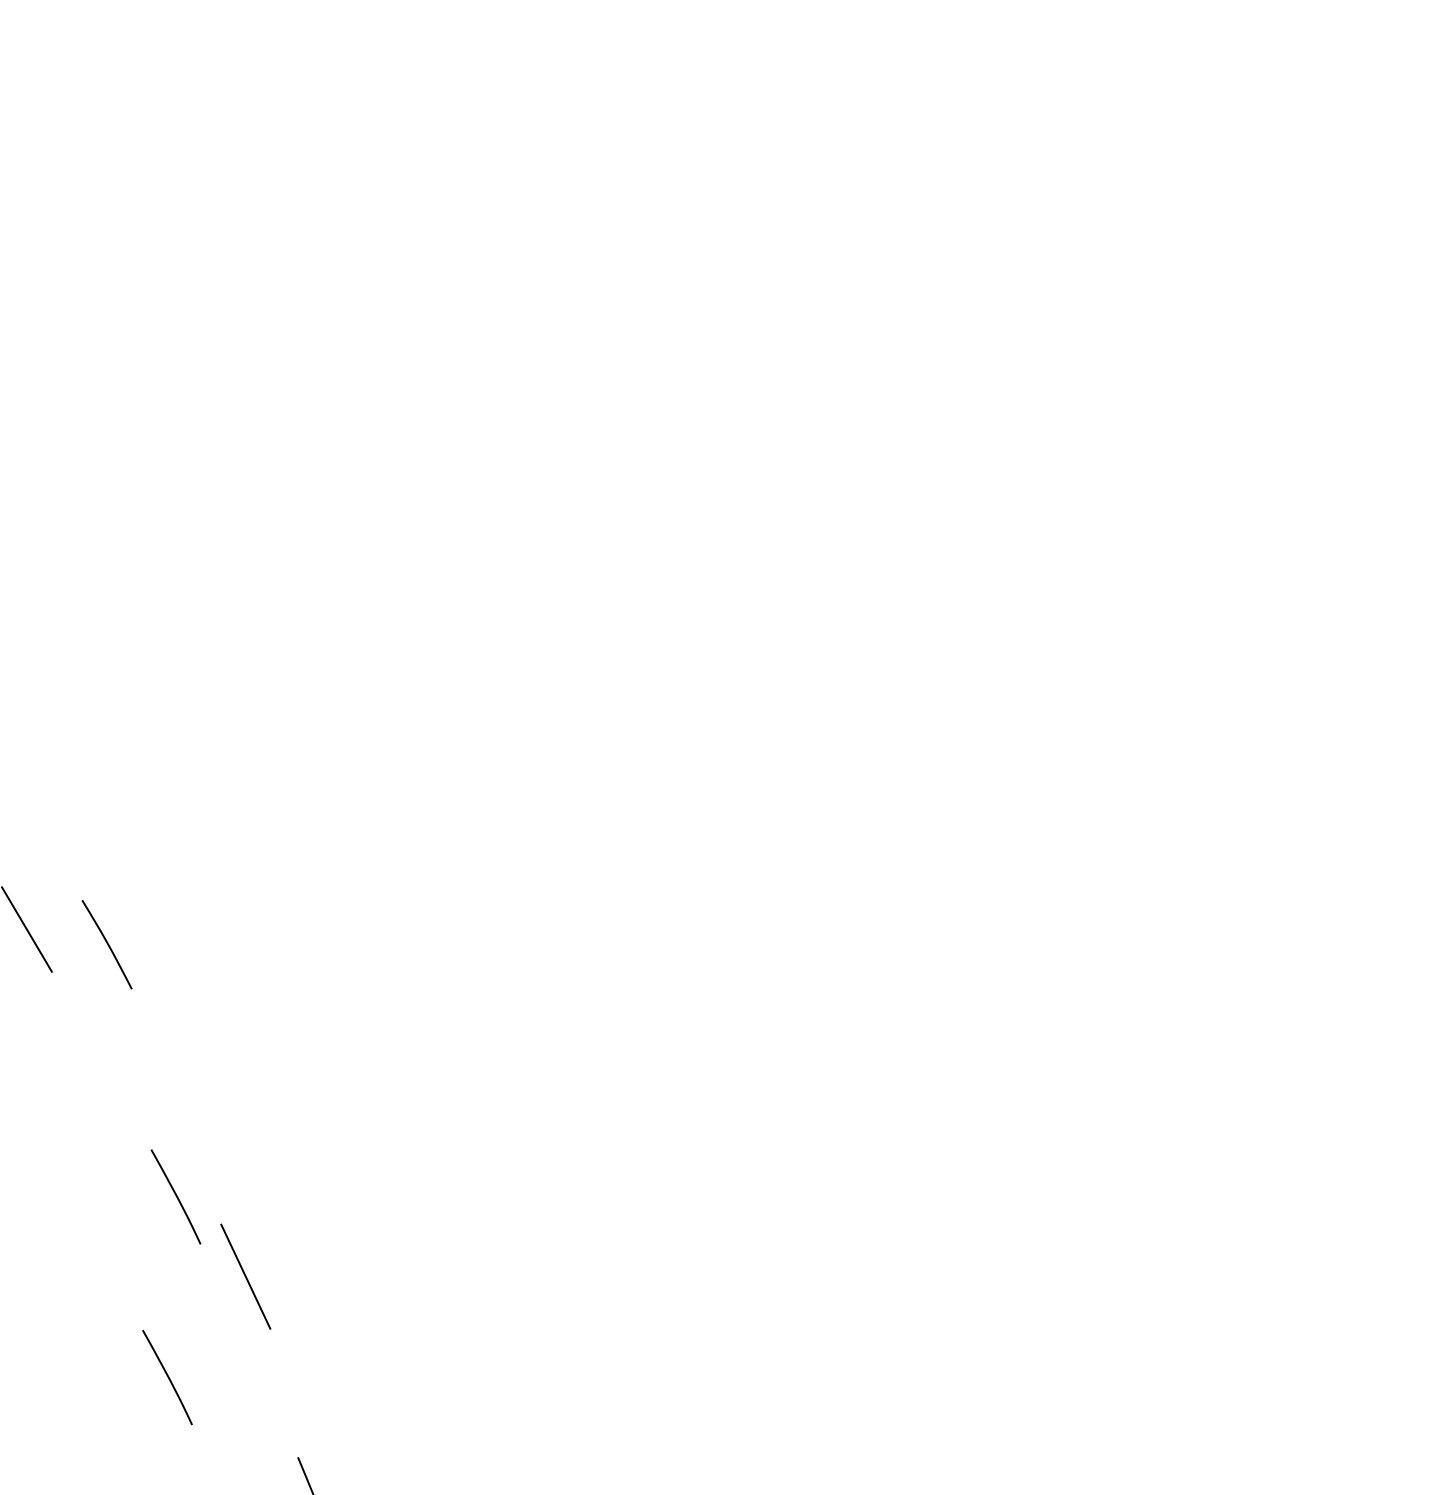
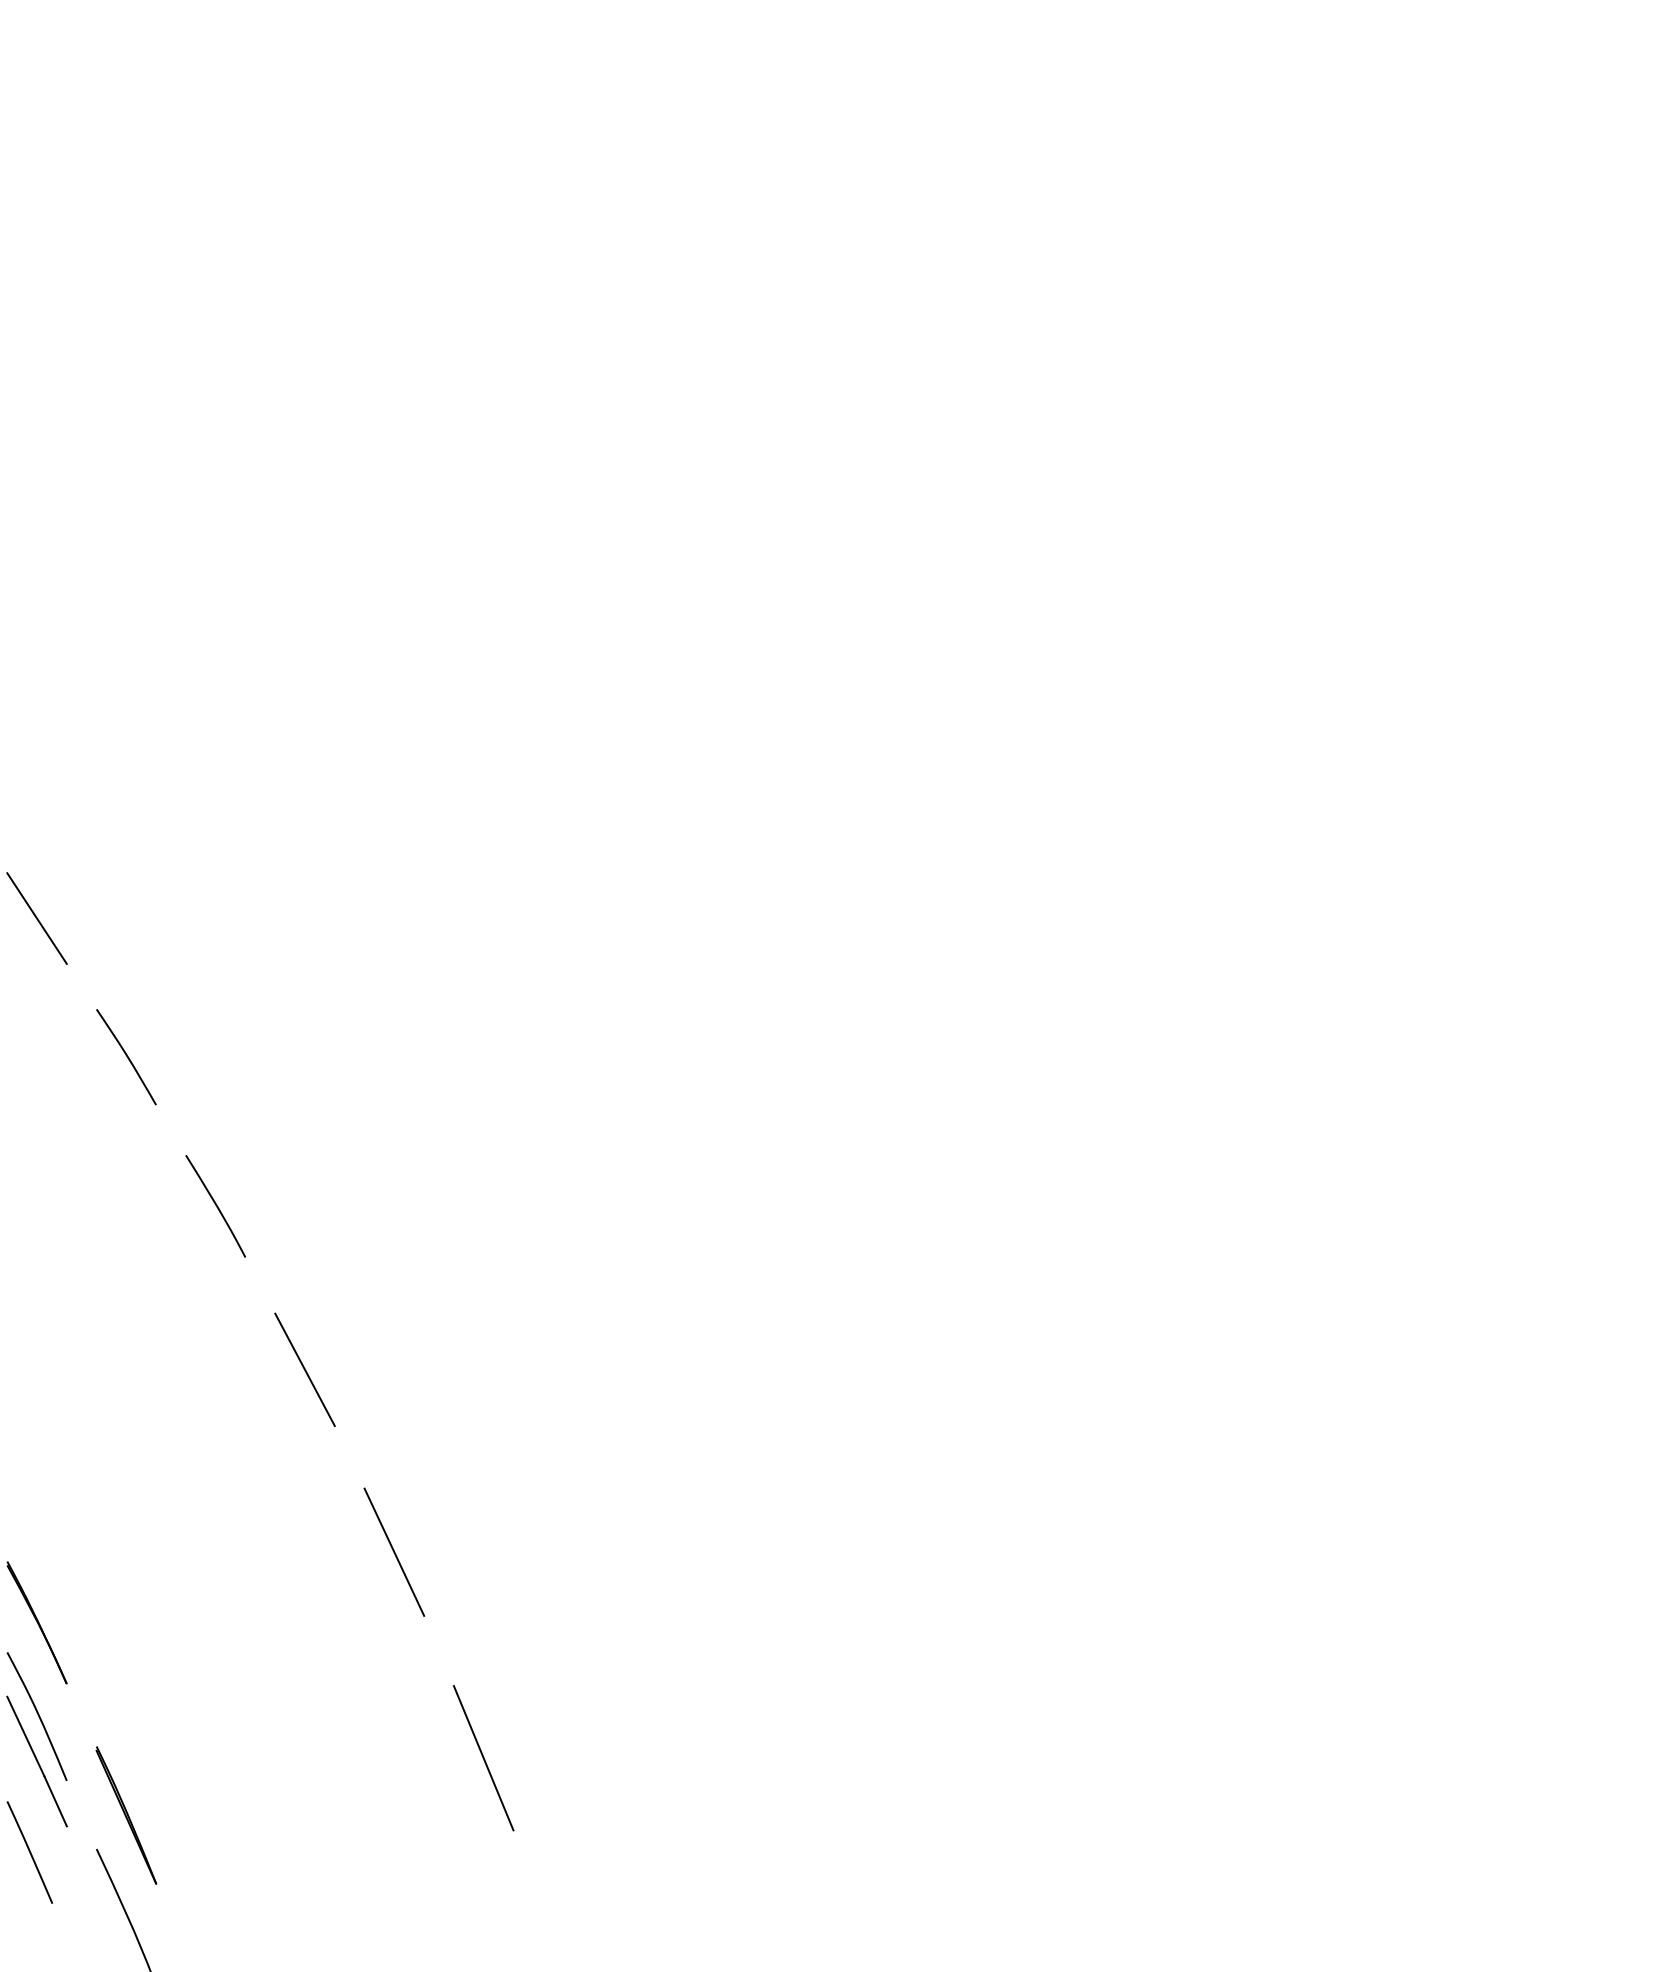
curve: (107, 944) -> (126, 1056), moved
line: (245, 1276) -> (304, 1369), moved
curve: (167, 1376) -> (215, 1405), removed

